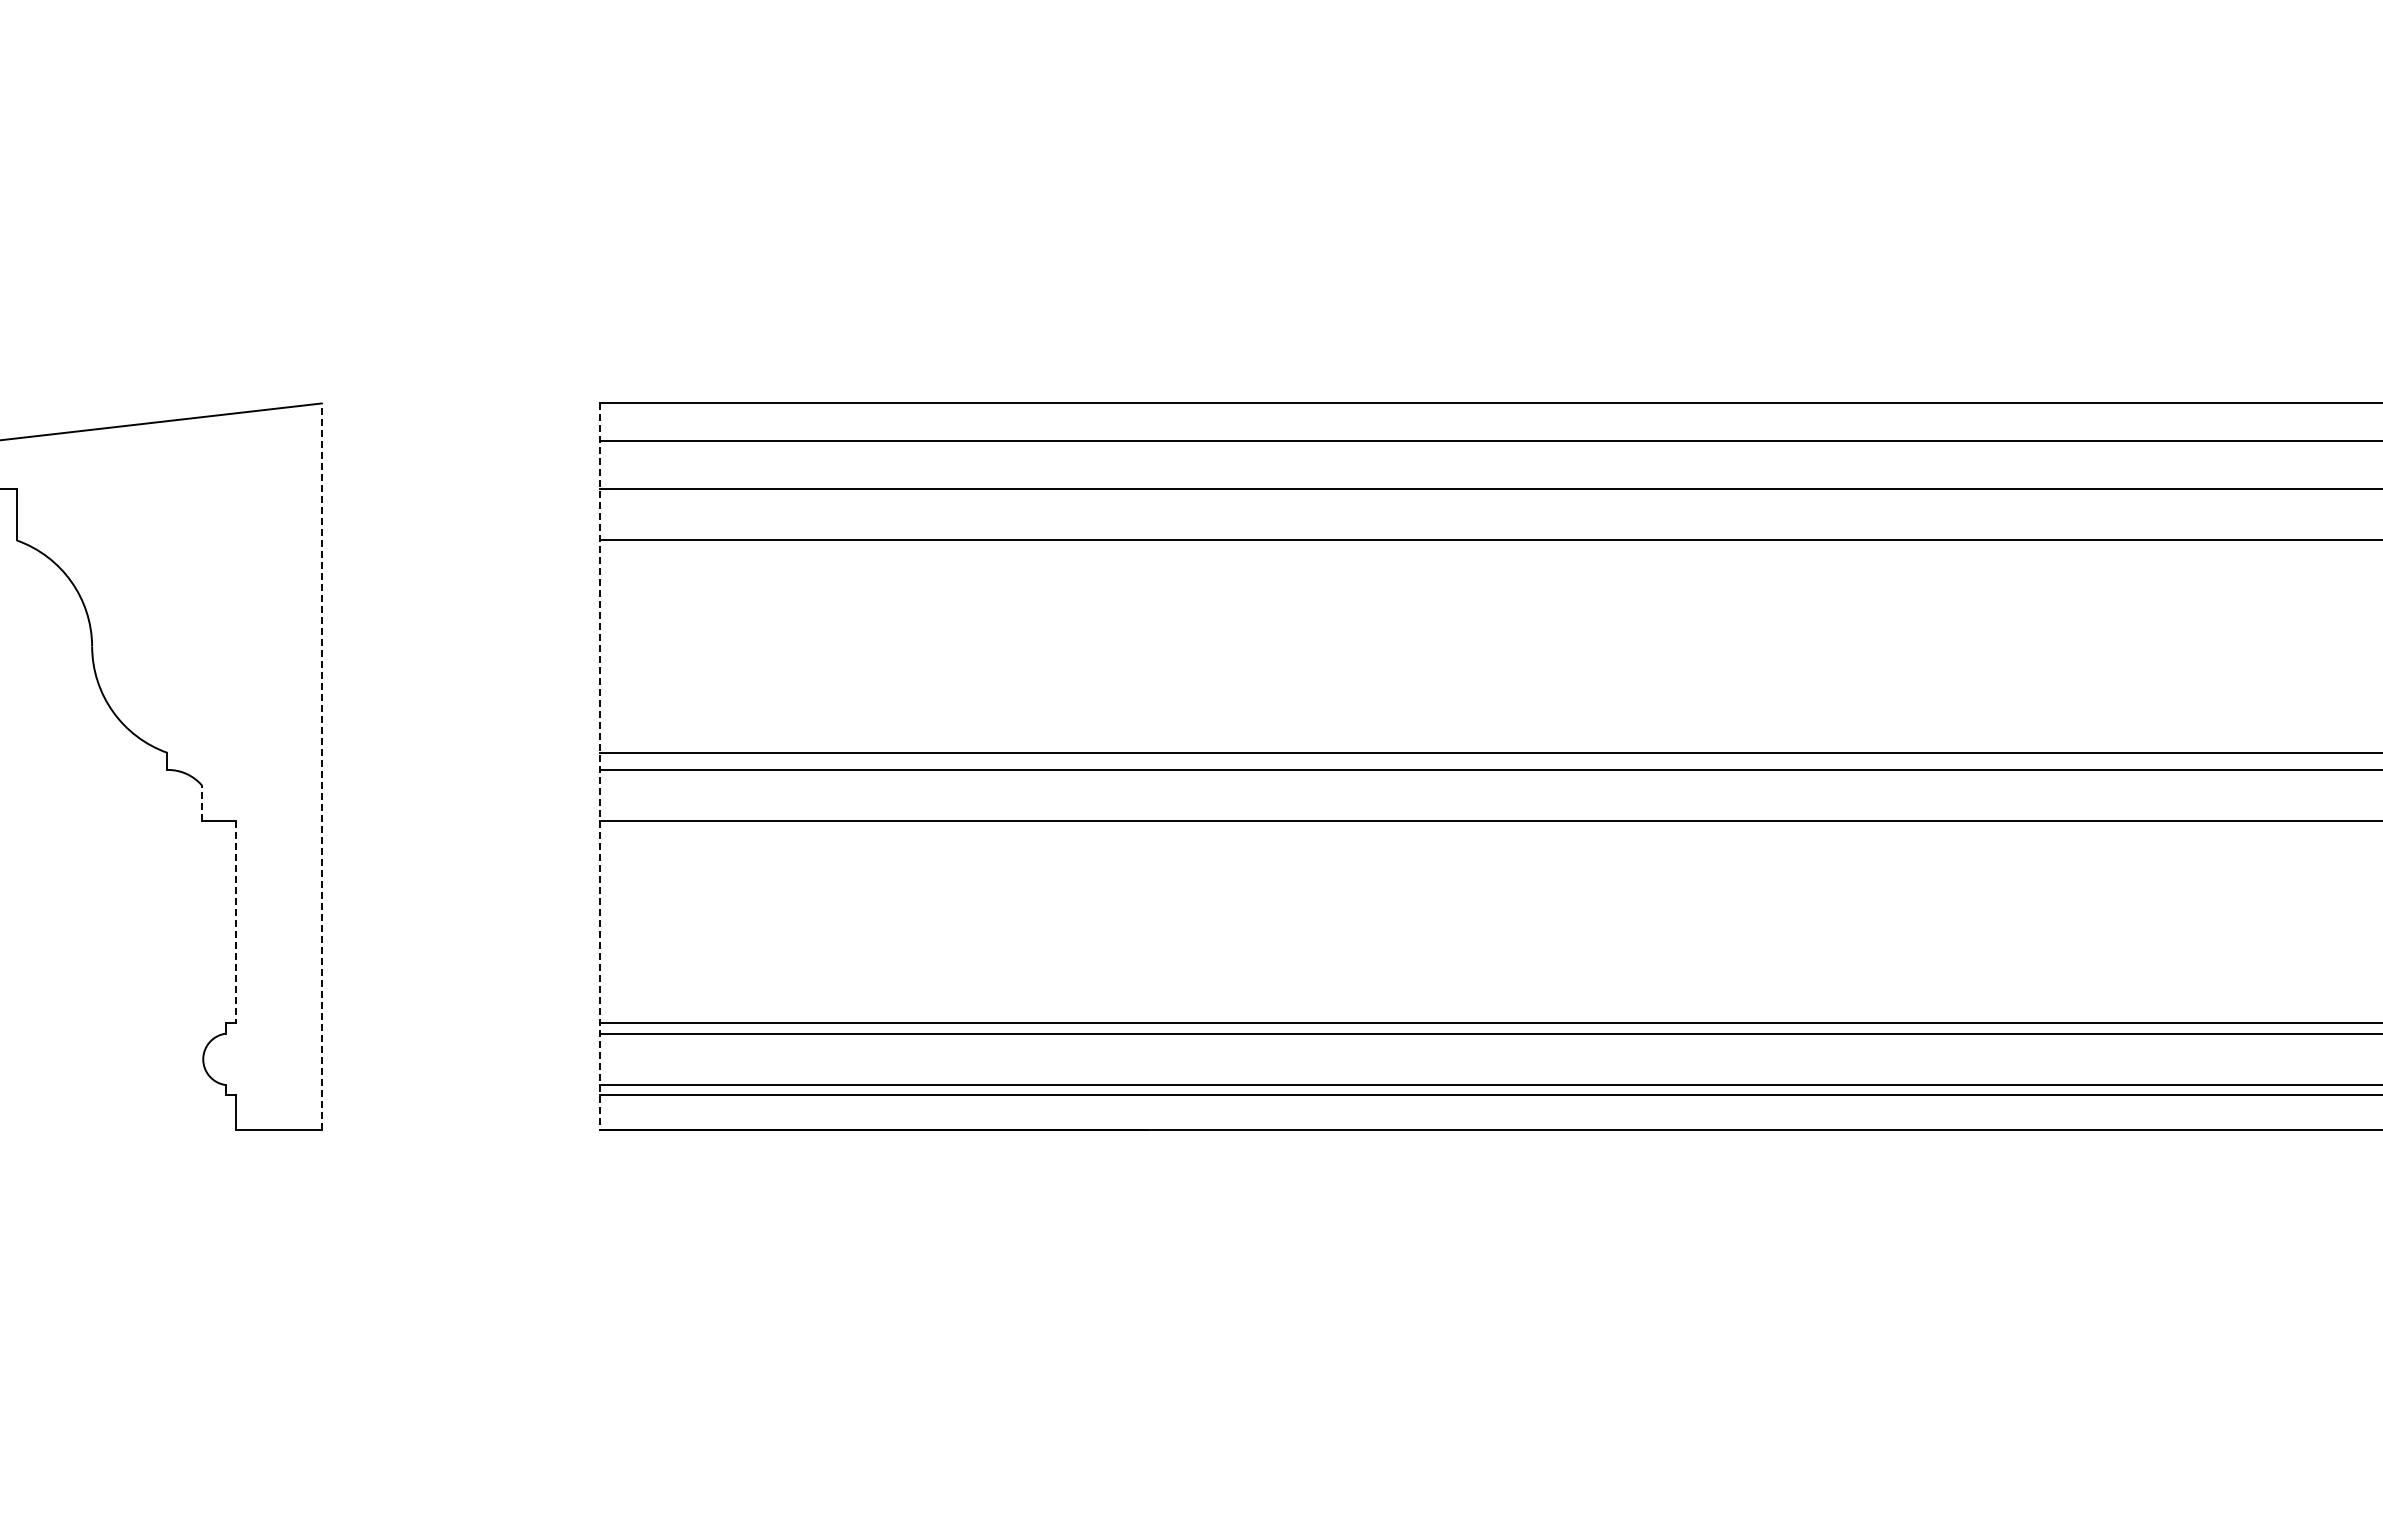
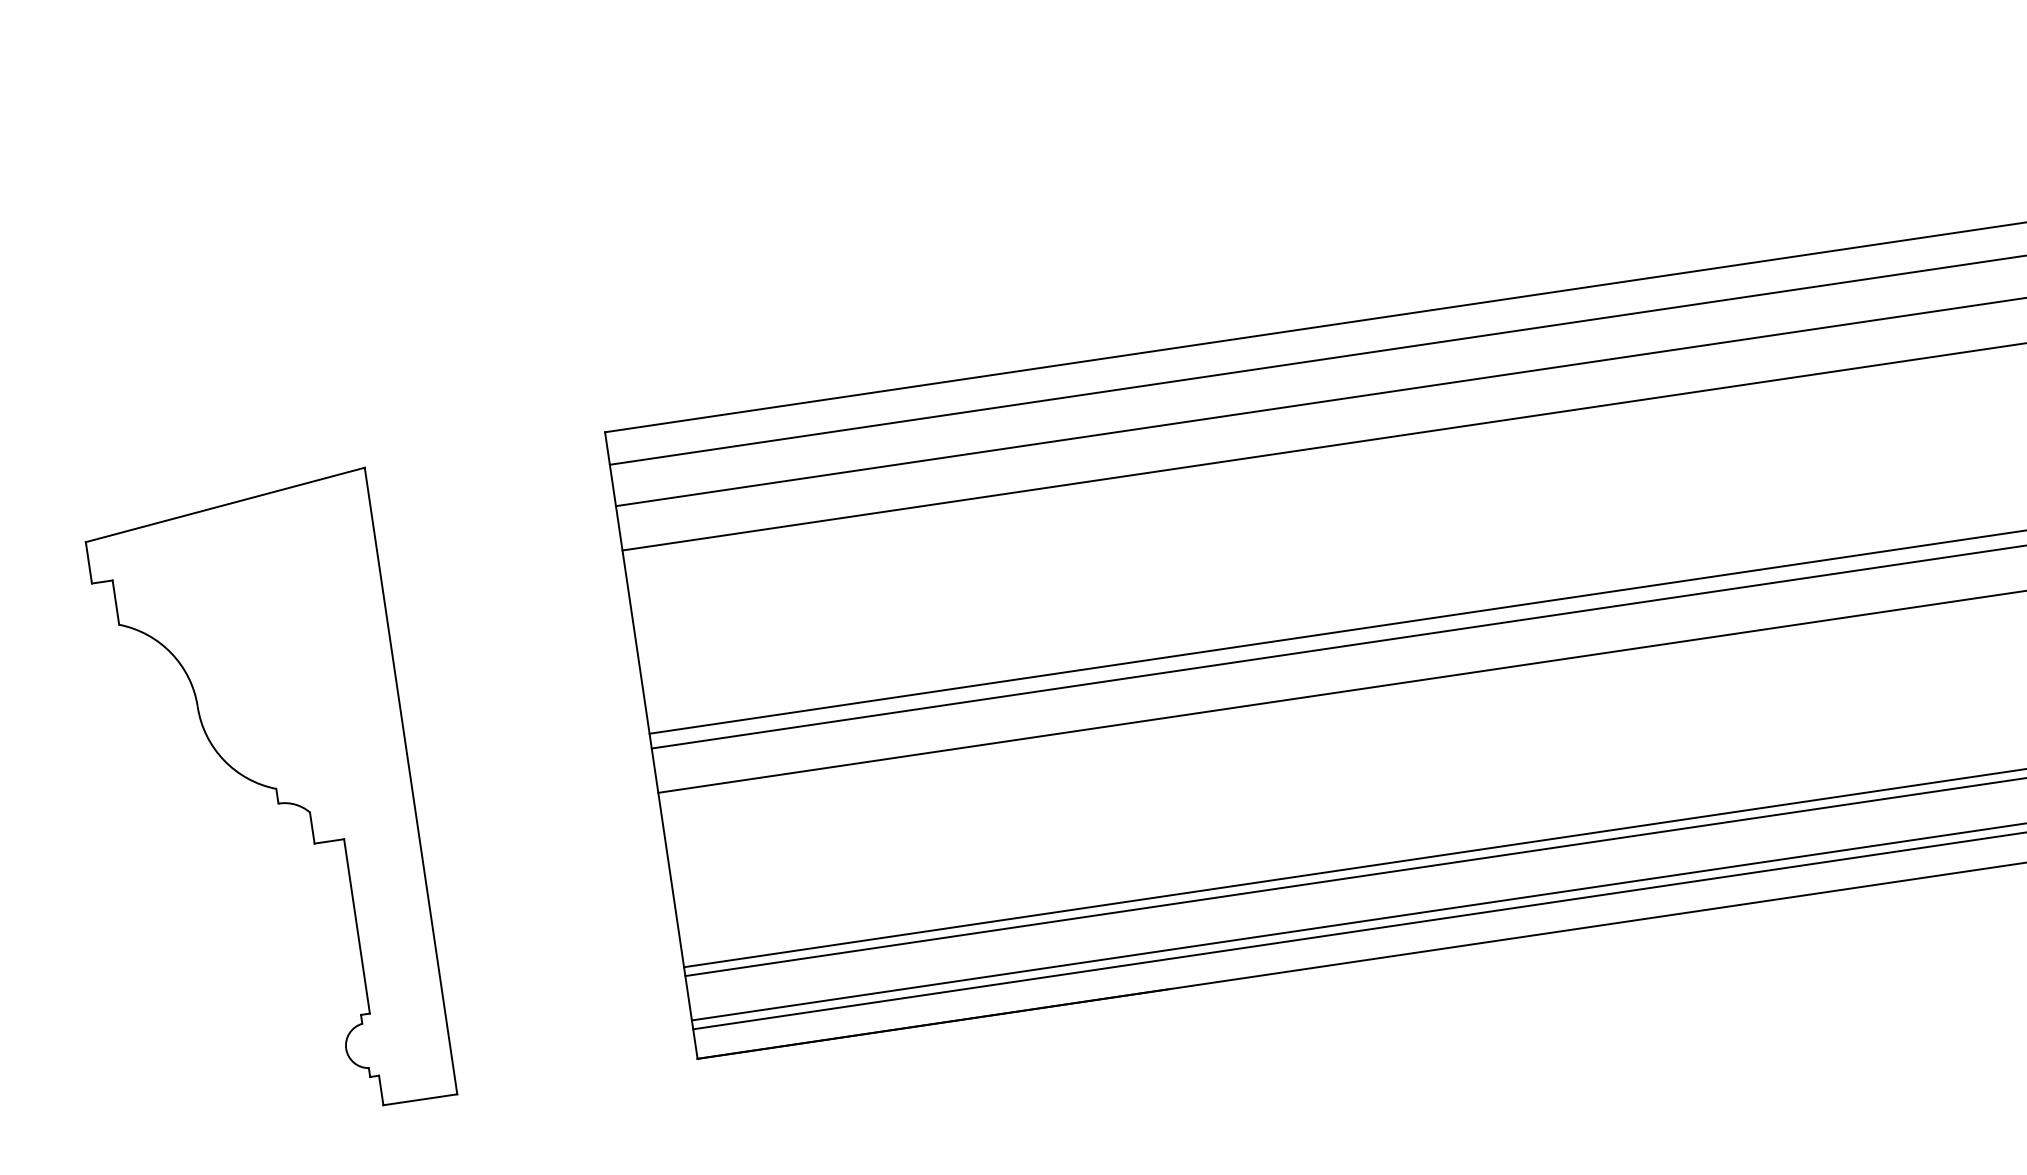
line: (321, 766) -> (410, 781), dashed -> solid
line: (600, 767) -> (651, 746), dashed -> solid
line: (201, 803) -> (312, 828), dashed -> solid
line: (235, 922) -> (356, 926), dashed -> solid

